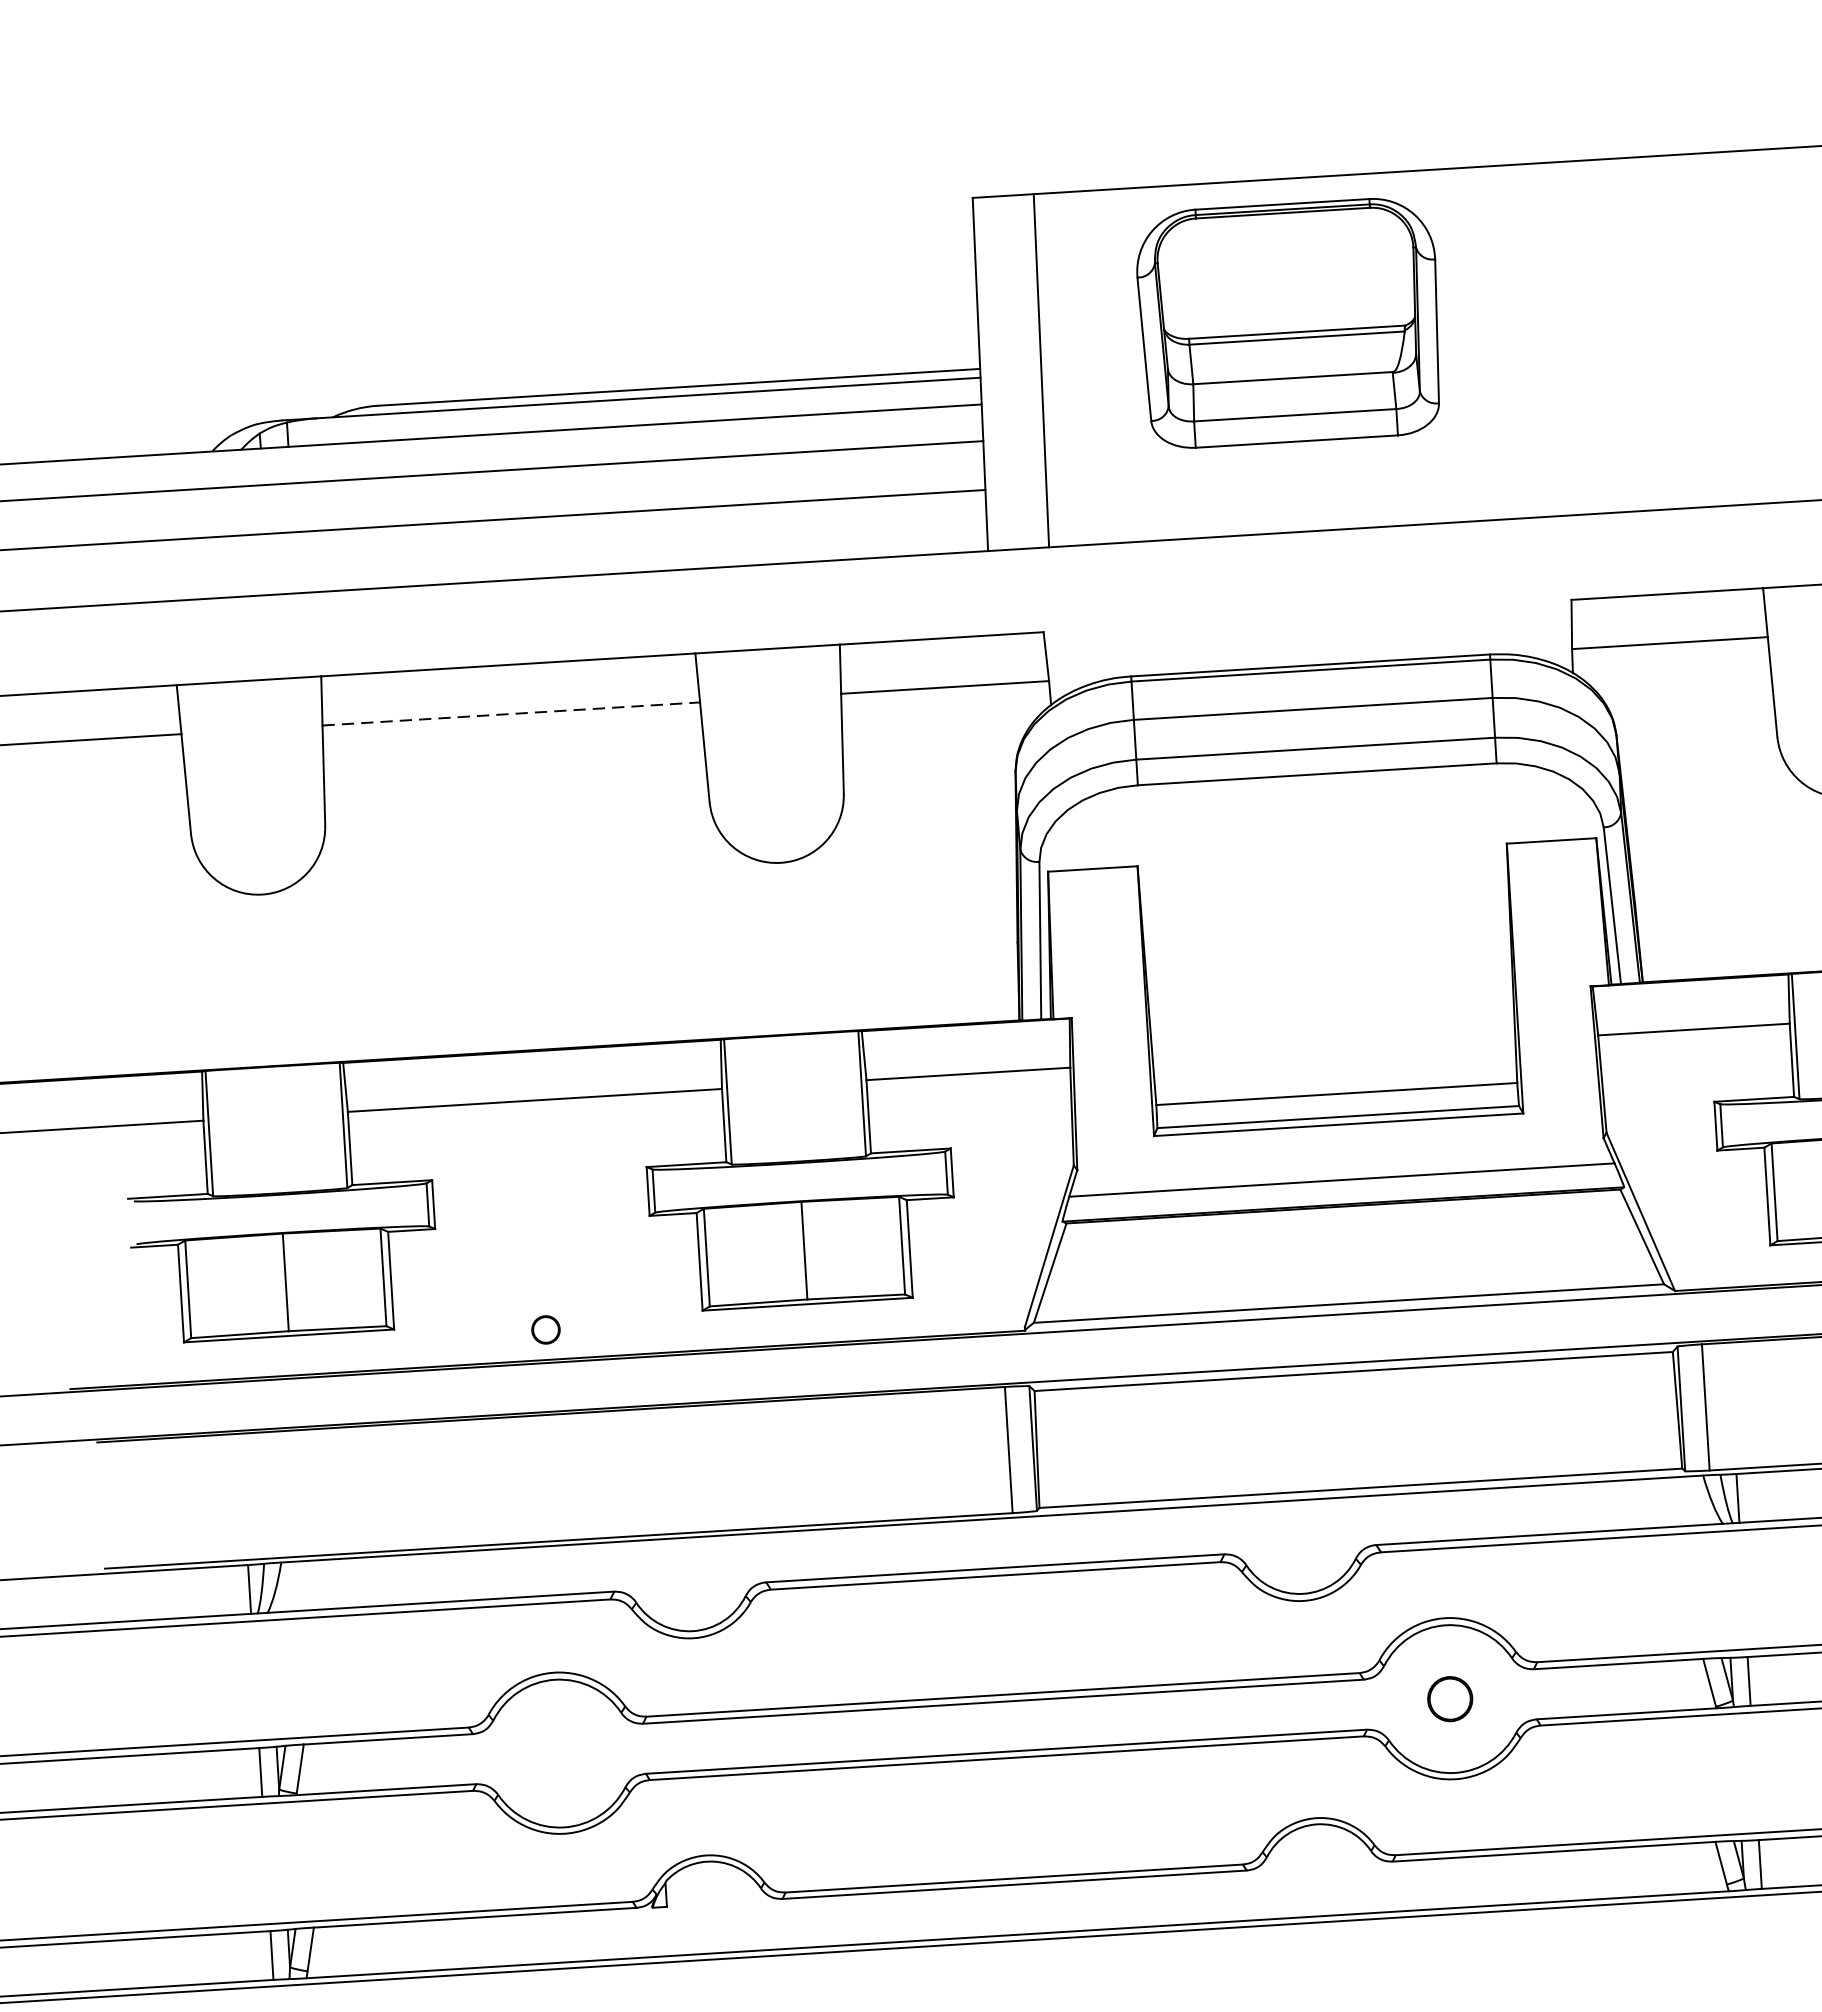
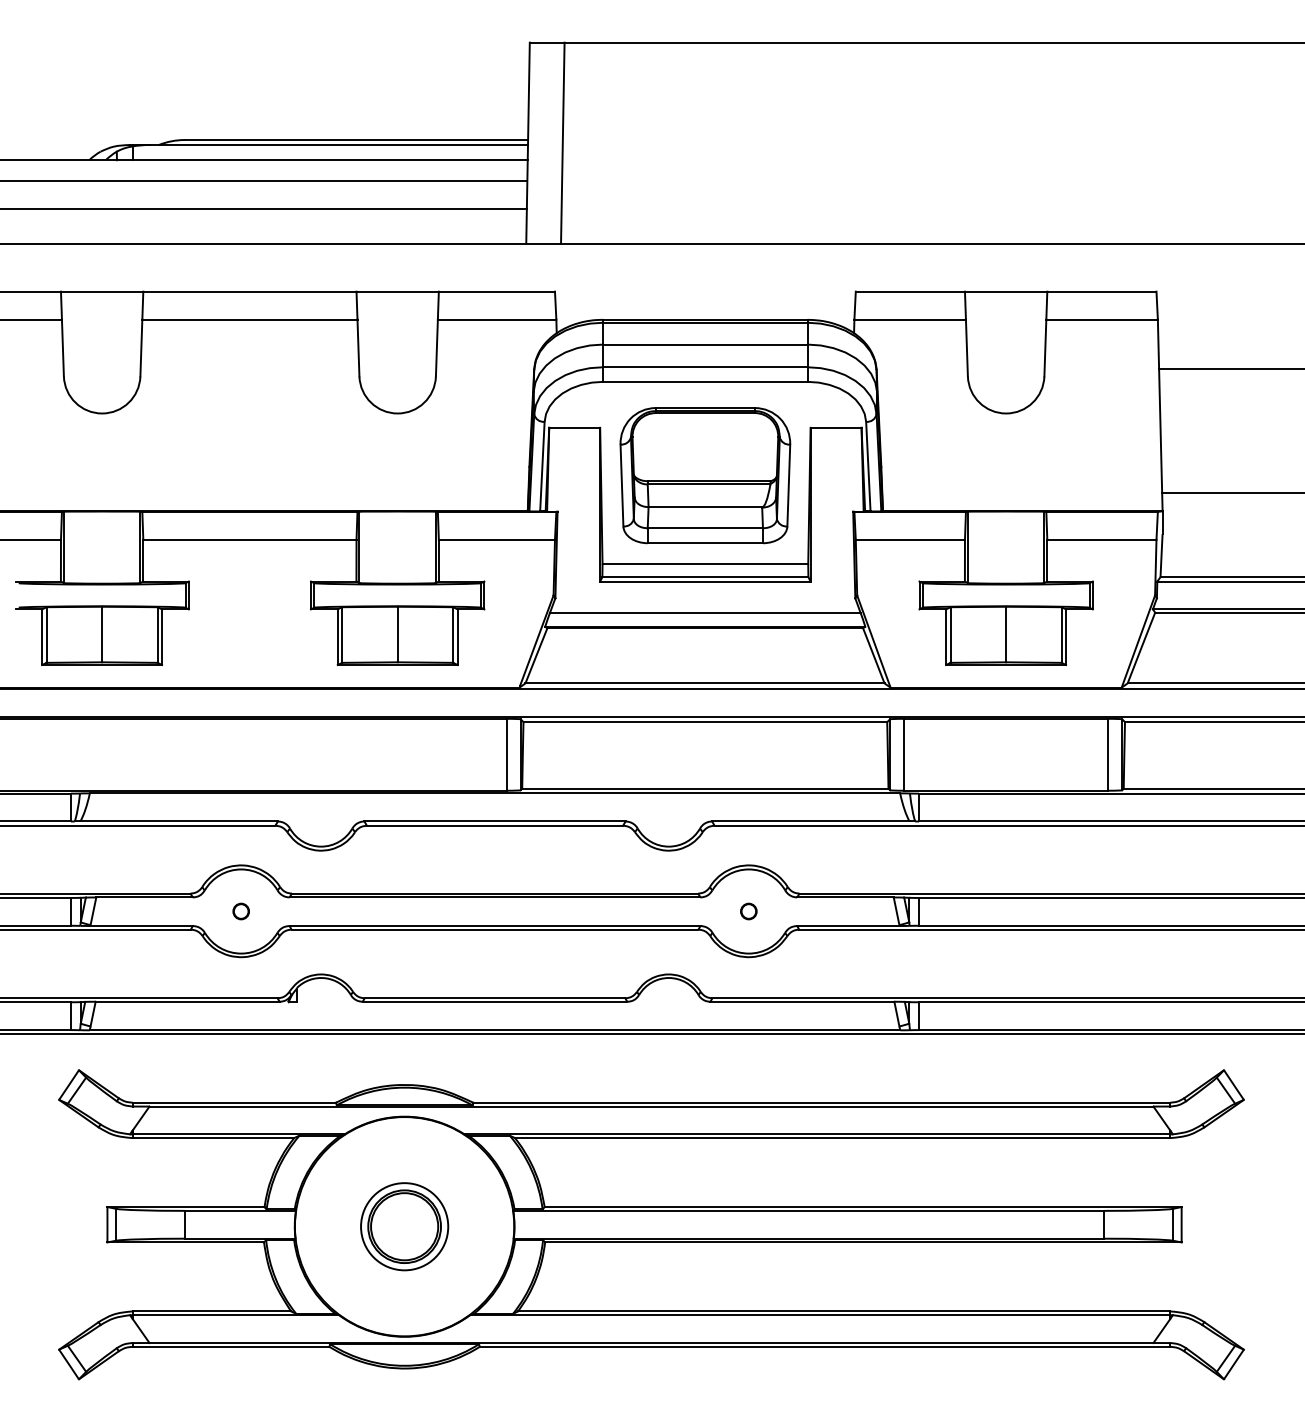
part: (1289, 322) -> (705, 475), moved
line: (510, 713) -> (249, 319), dashed -> solid
part: (544, 1329) -> (240, 911), moved
part: (1449, 1699) -> (748, 911), size x0.62

